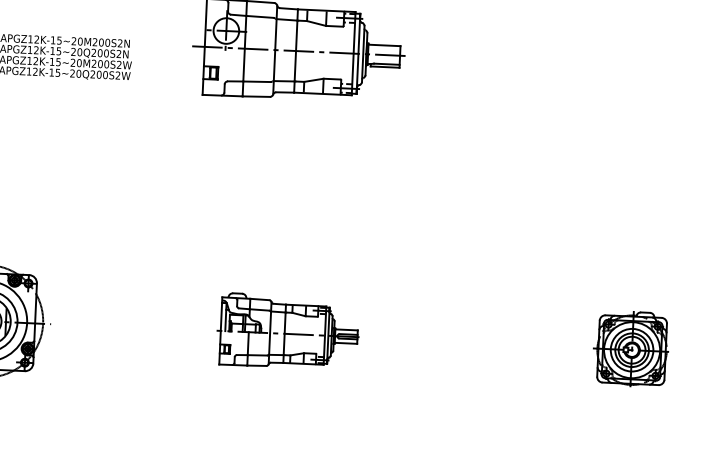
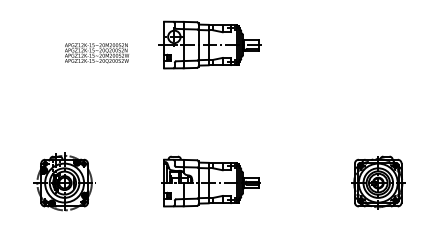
part: (287, 331) -> (210, 181), size x1.43
part: (632, 349) -> (378, 182), size x1.43

